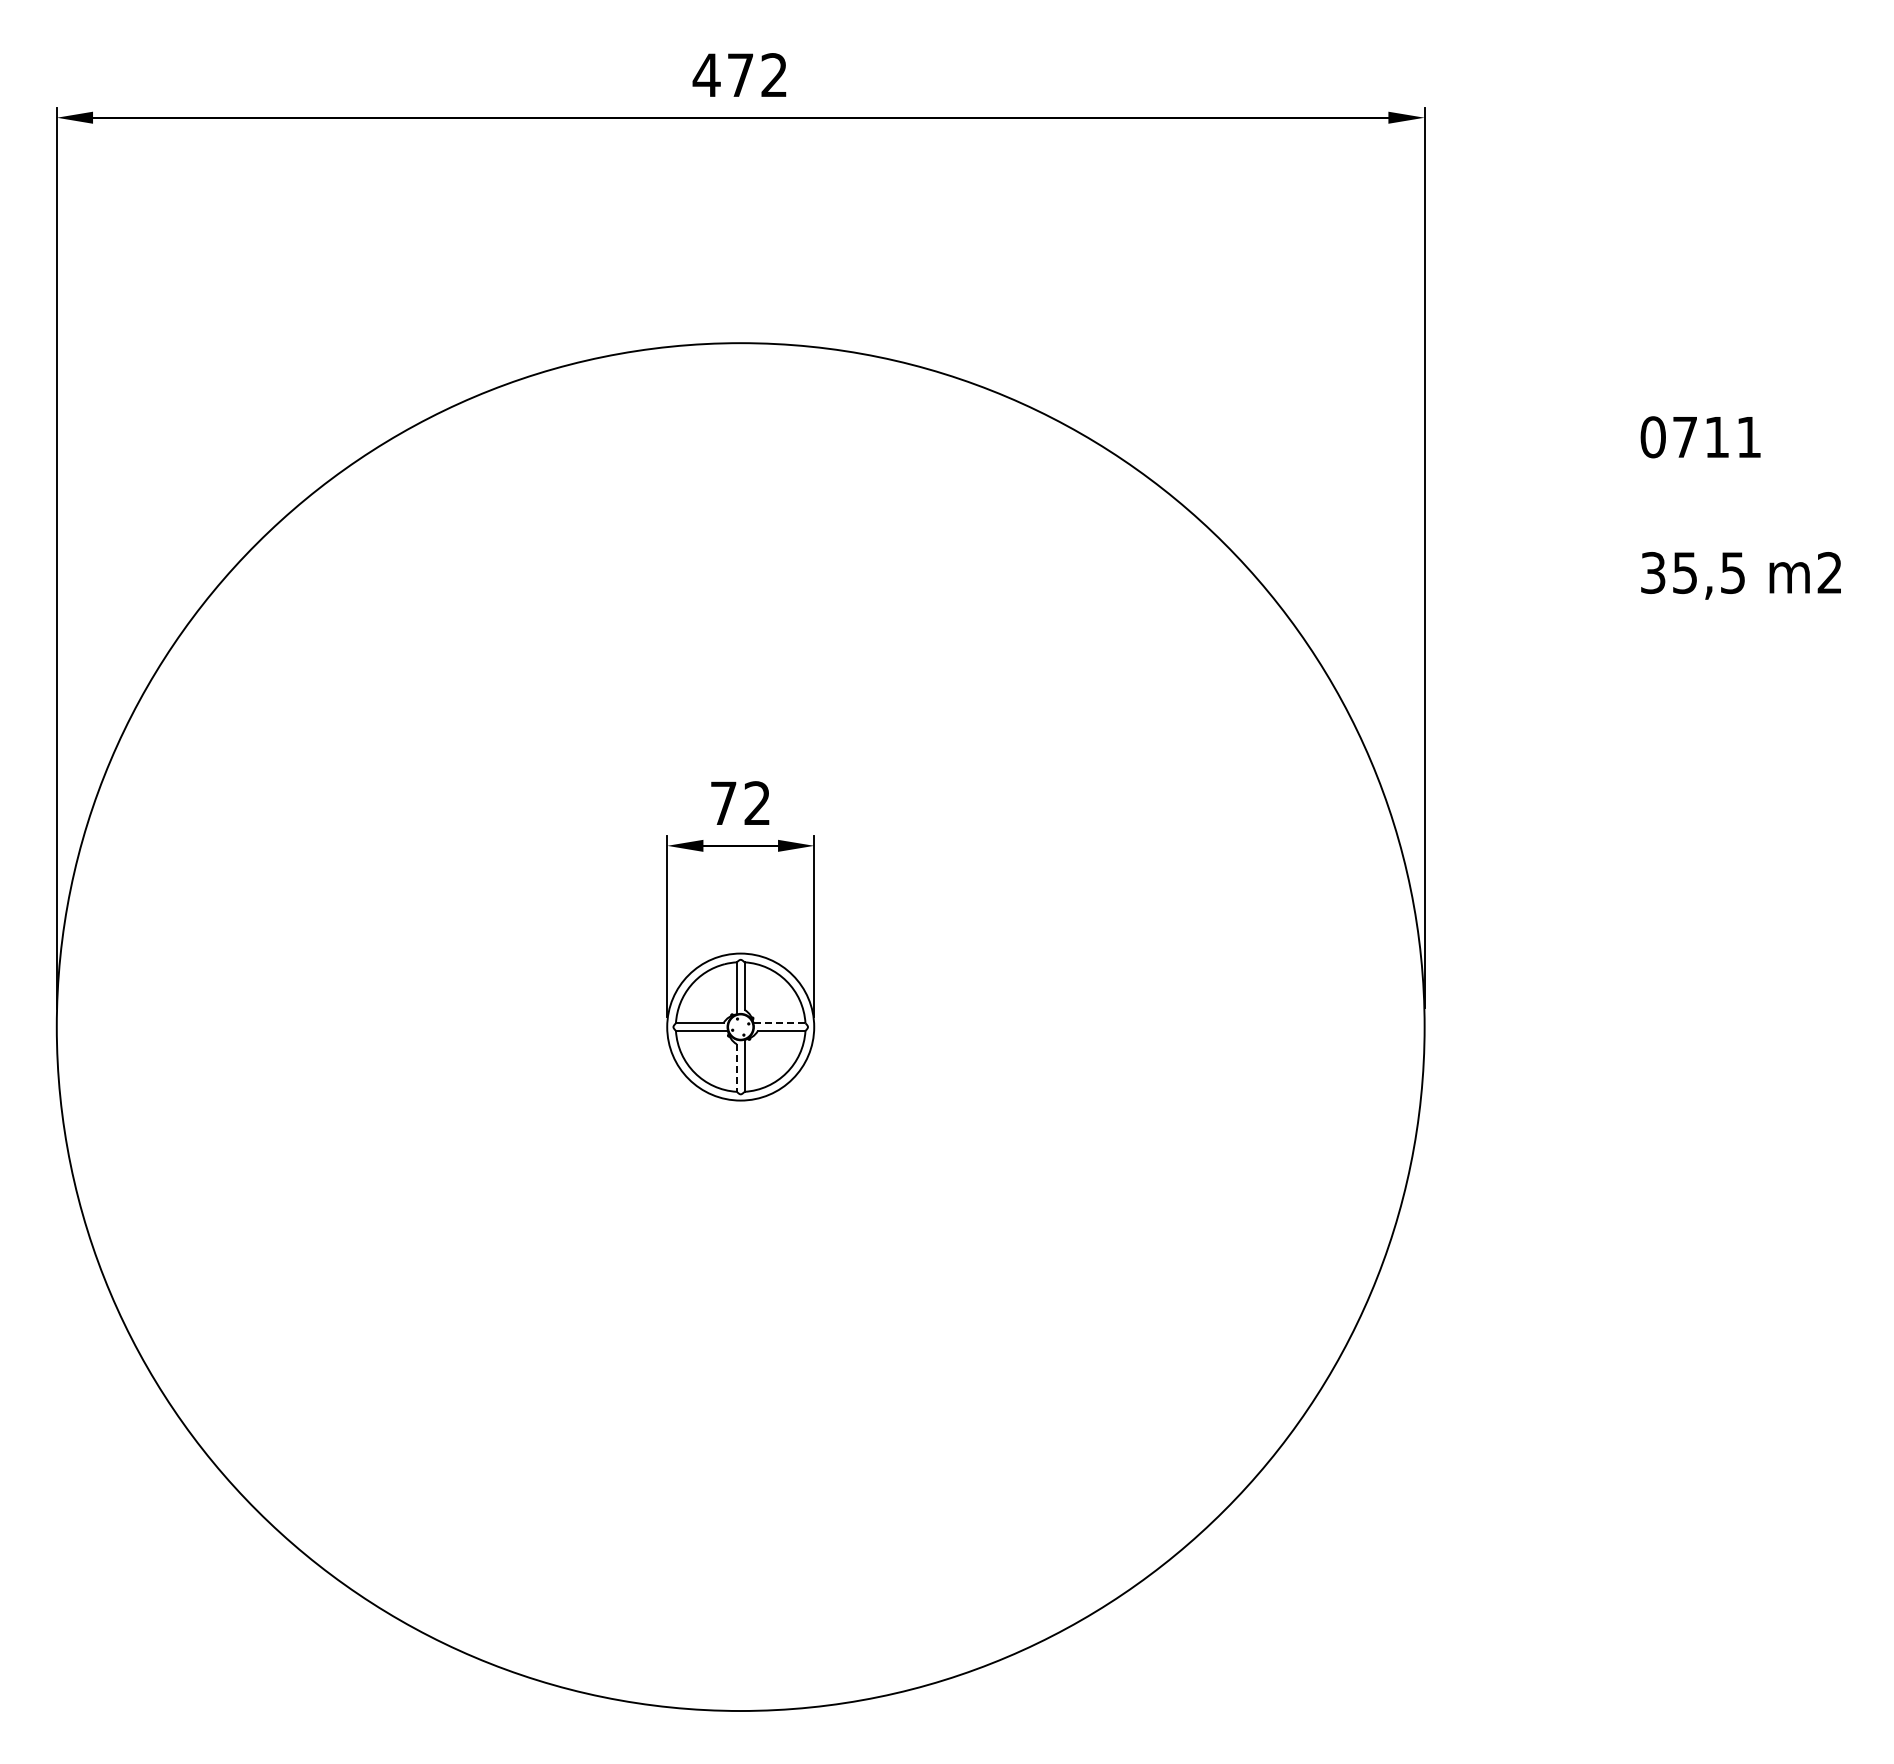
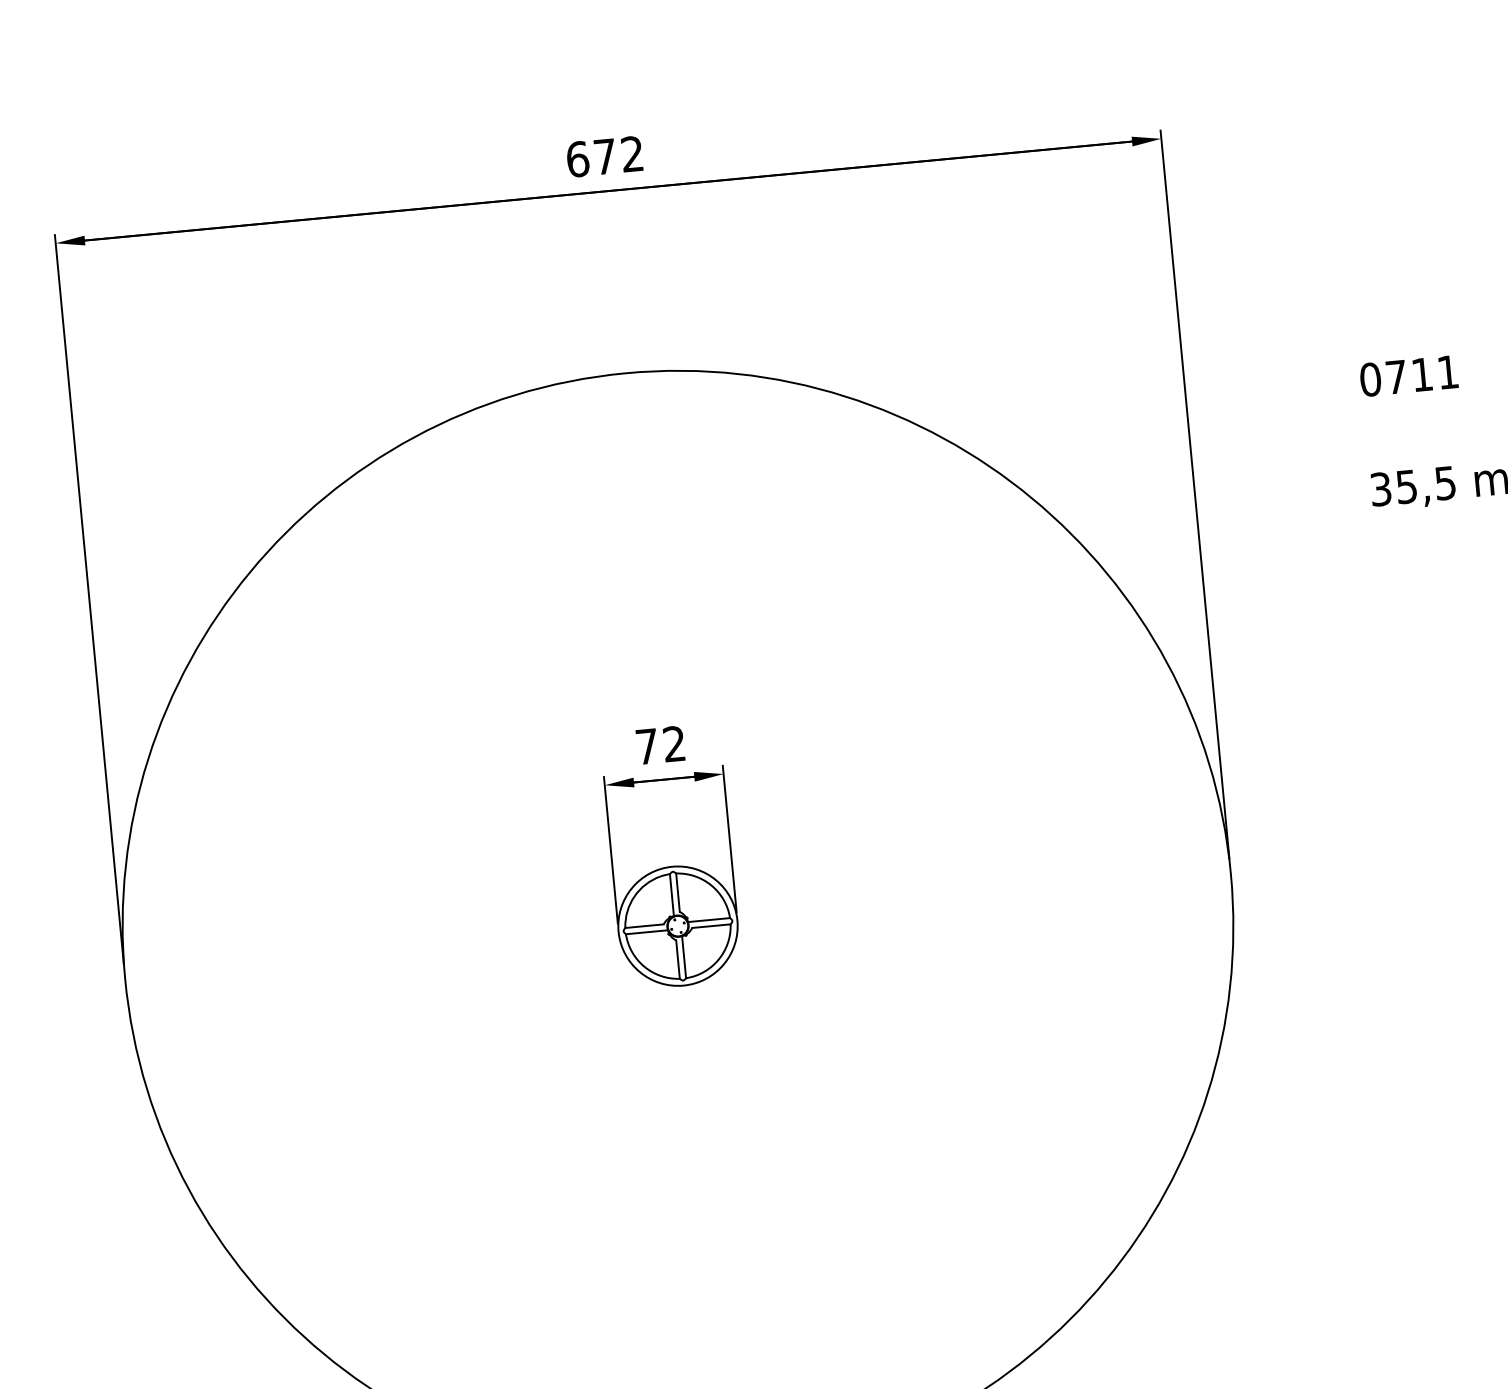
text: (706, 75) -> (577, 159), 472 -> 672
line: (778, 1023) -> (708, 920), dashed -> solid
line: (736, 1068) -> (677, 959), dashed -> solid

